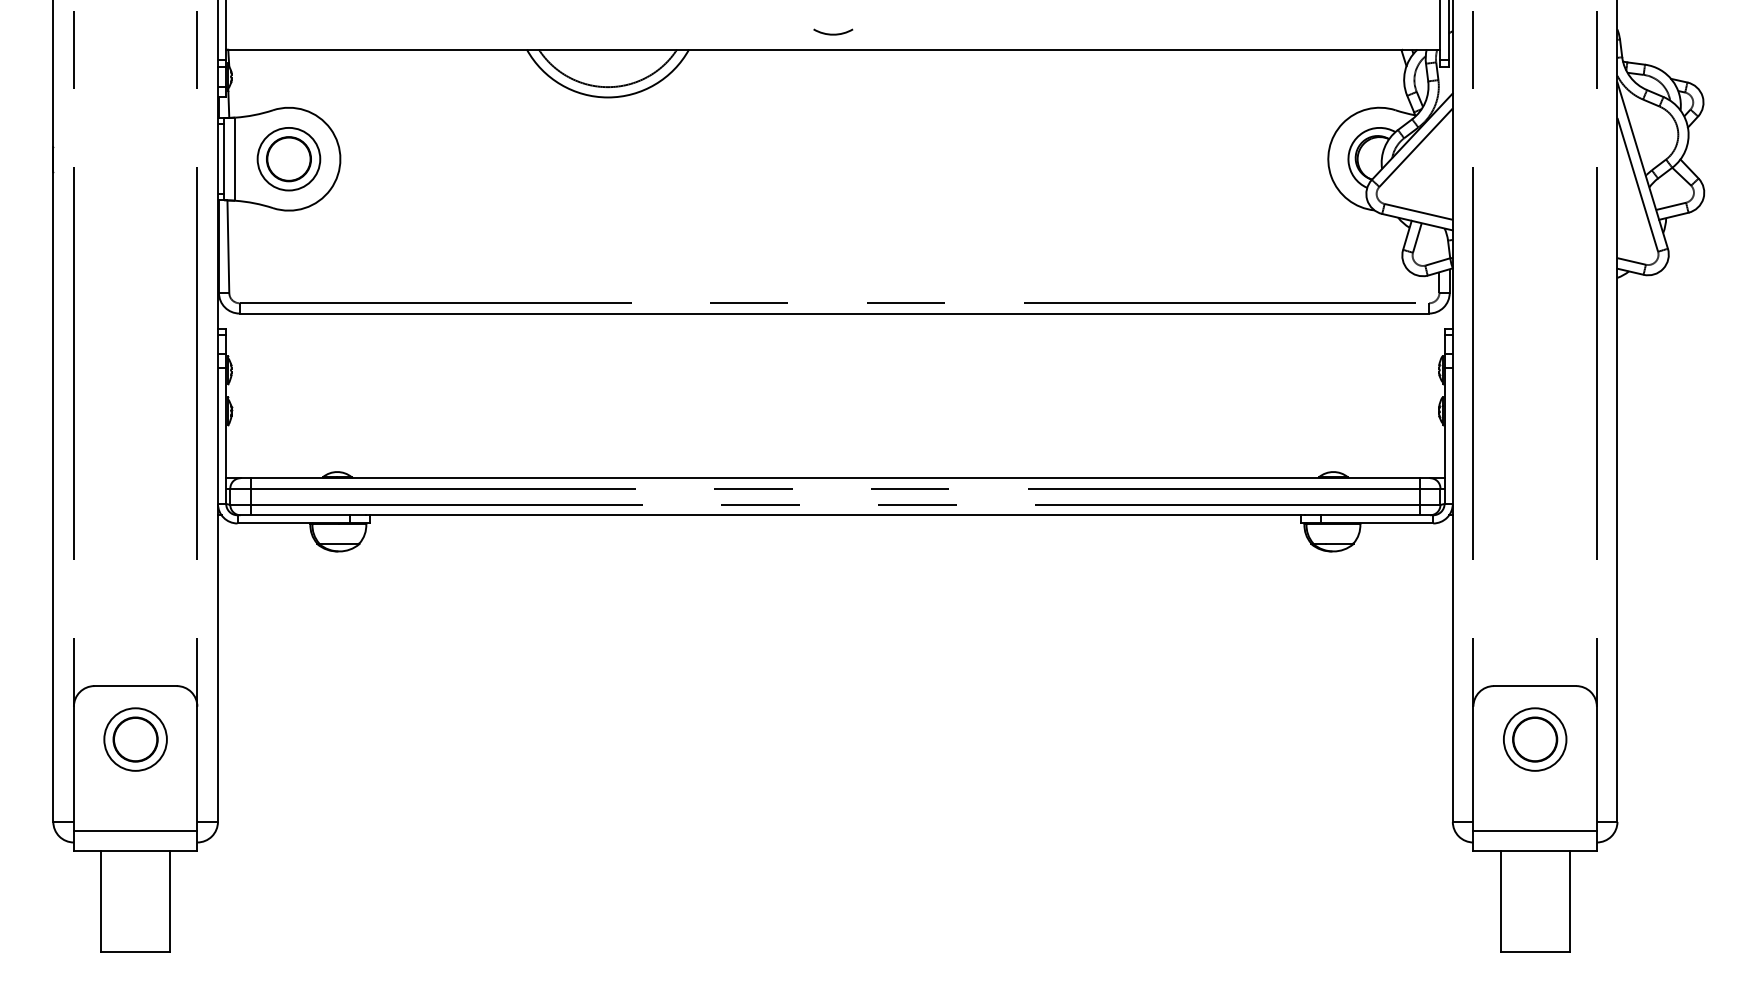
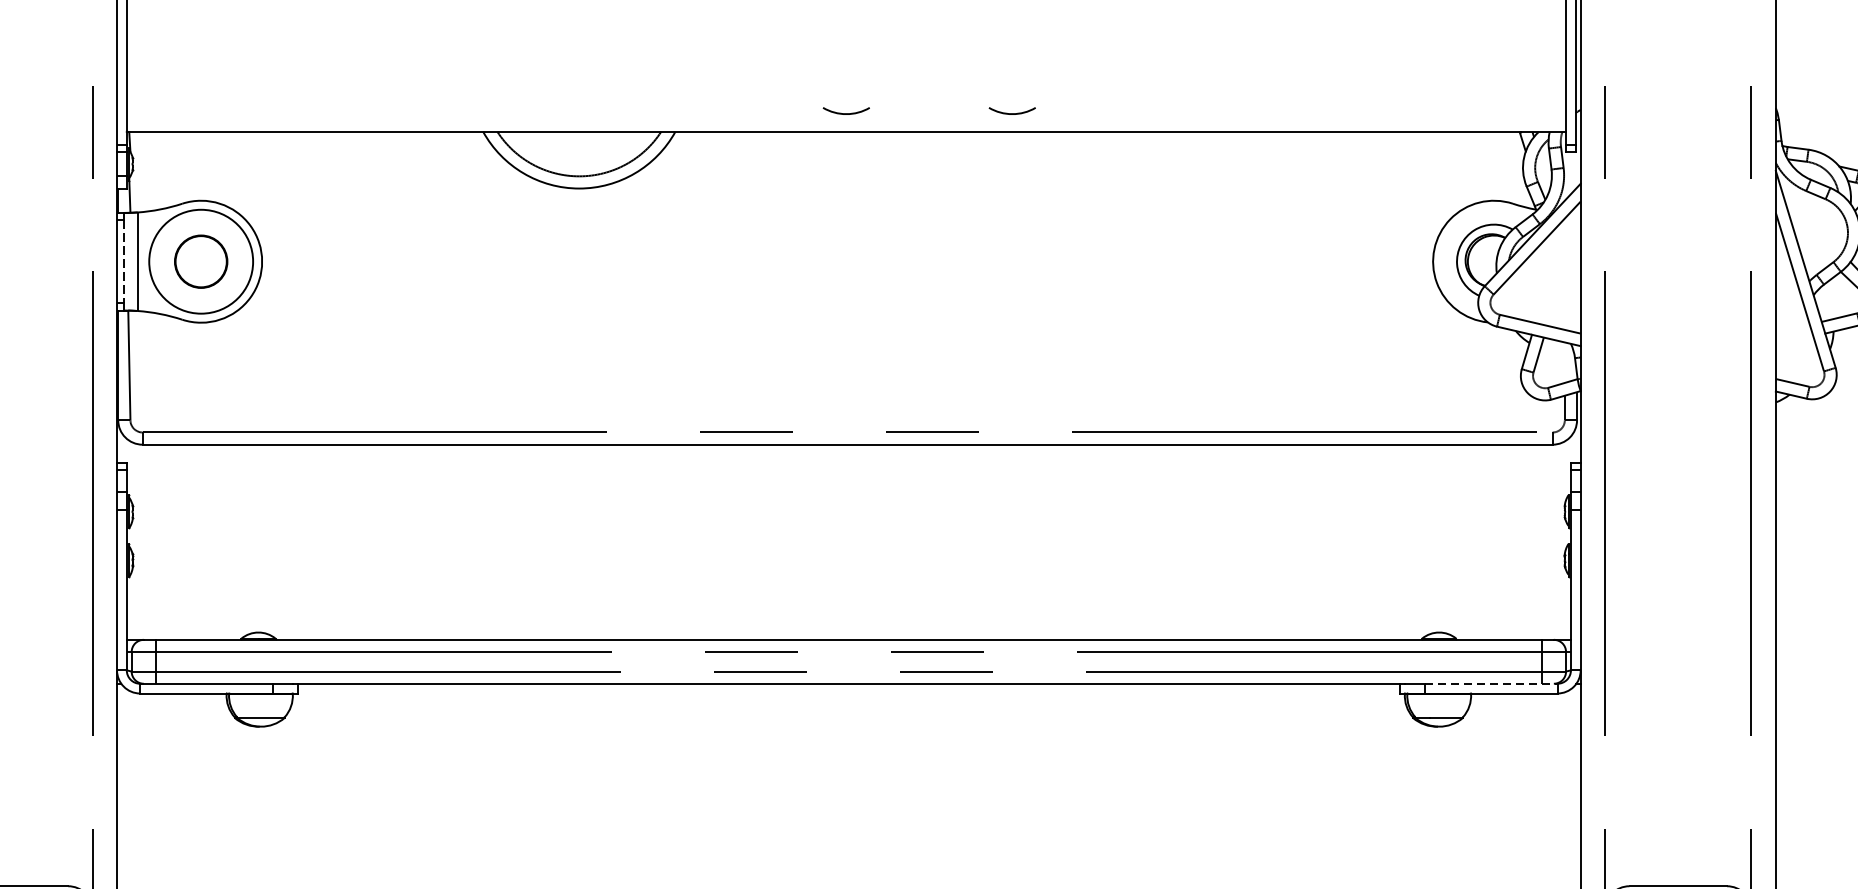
arc: (973, 33) -> (1012, 112), added
circle: (288, 158) -> (200, 260), size x1.4
line: (224, 159) -> (124, 262), solid -> dashed
line: (1377, 515) -> (1491, 684), solid -> dashed

